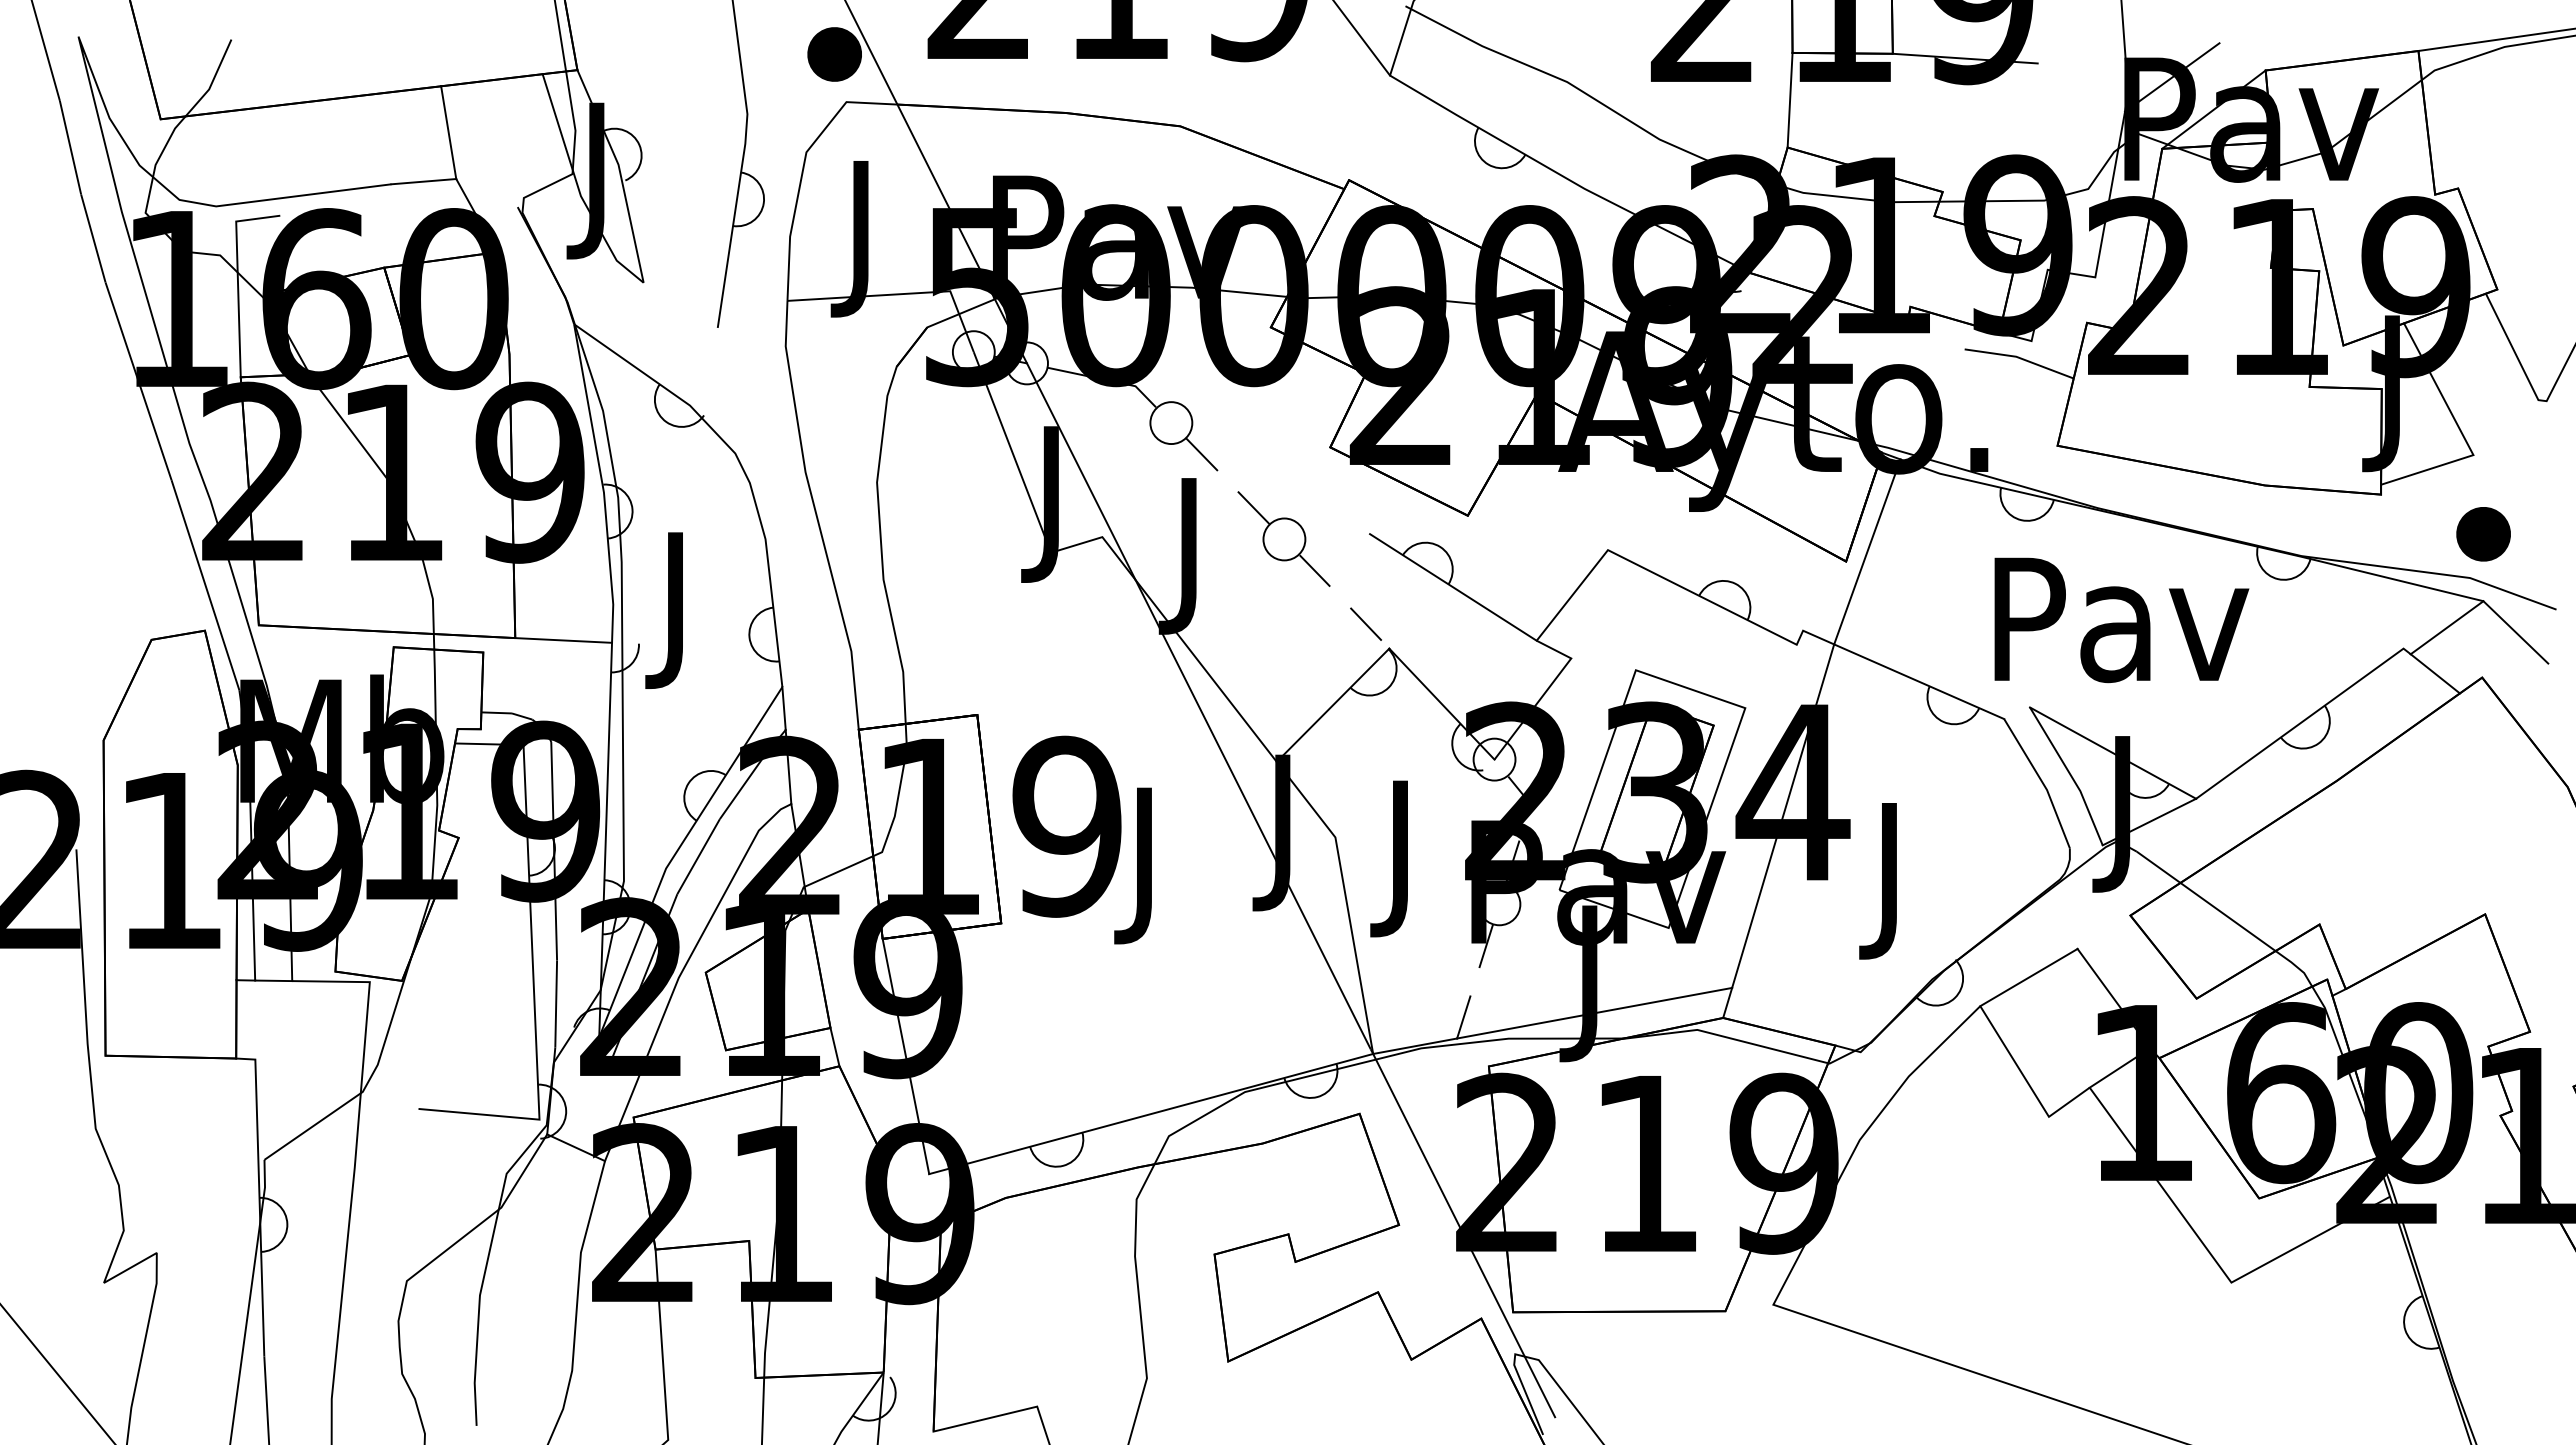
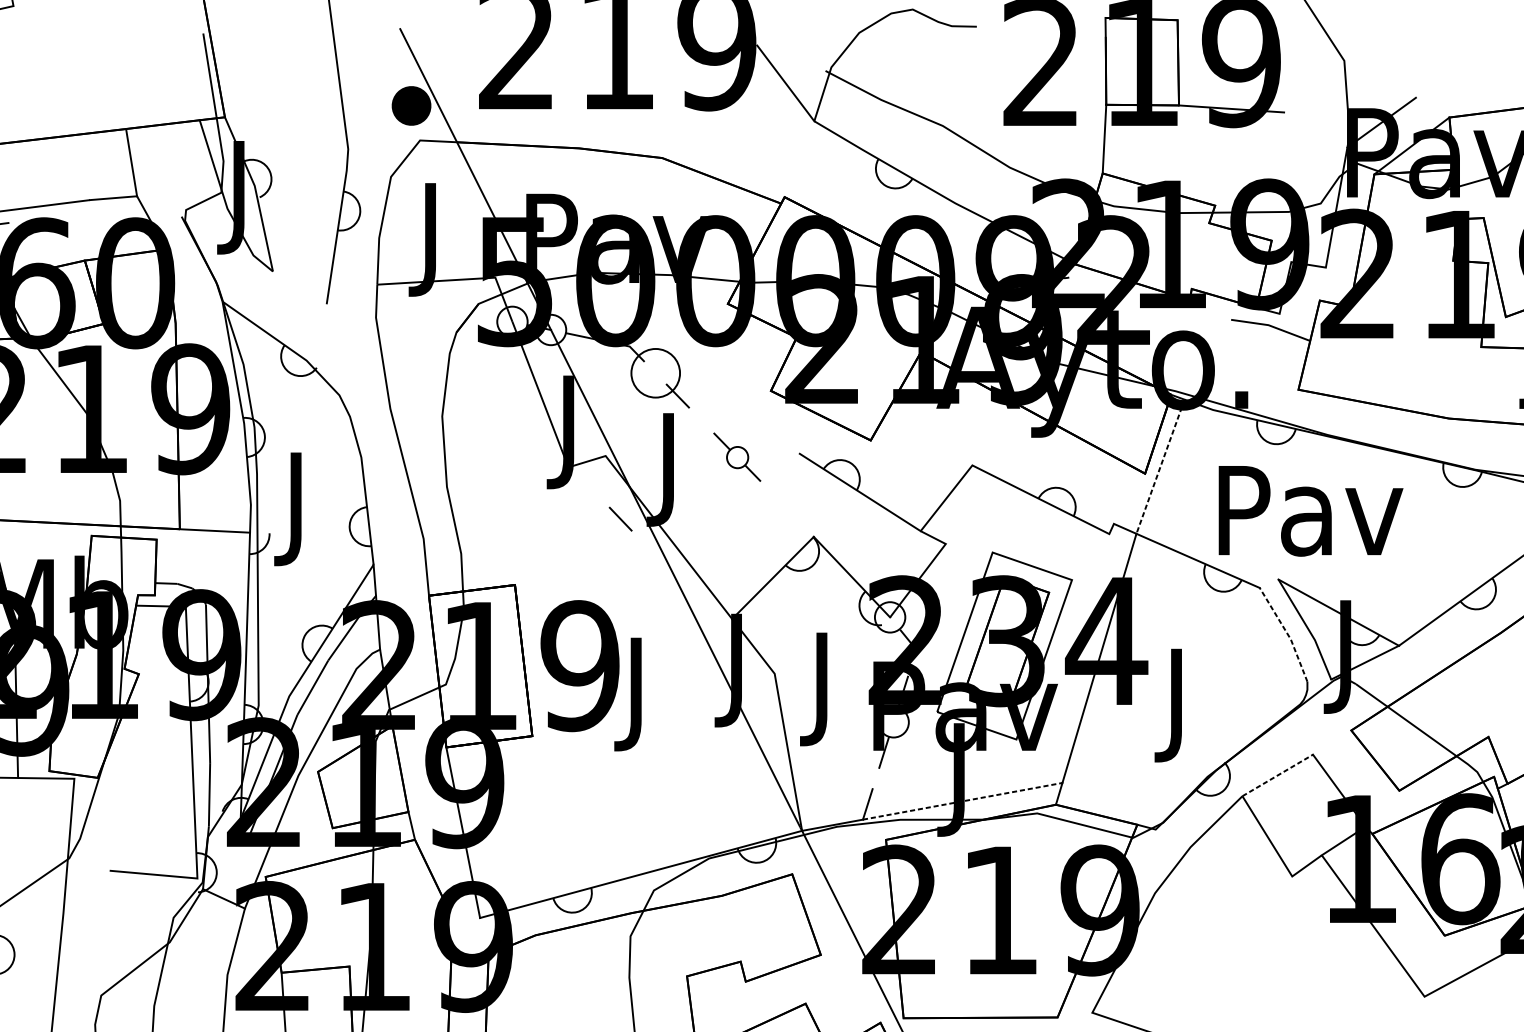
circle: (1171, 423) -> (655, 373), size x1.6
part: (1283, 538) -> (737, 457), size x0.7
line: (1867, 552) -> (1160, 467), solid -> dashed
text: (2121, 620) -> (1310, 511), moved
line: (1365, 623) -> (620, 518), moved
line: (2041, 781) -> (1286, 633), solid -> dashed
line: (2029, 977) -> (1278, 775), solid -> dashed
line: (1594, 1013) -> (962, 801), solid -> dashed

